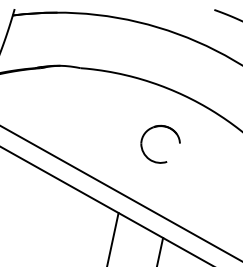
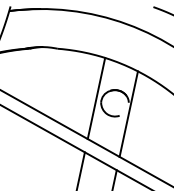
line: (134, 137) -> (96, 98), added
line: (179, 159) -> (128, 114), added

